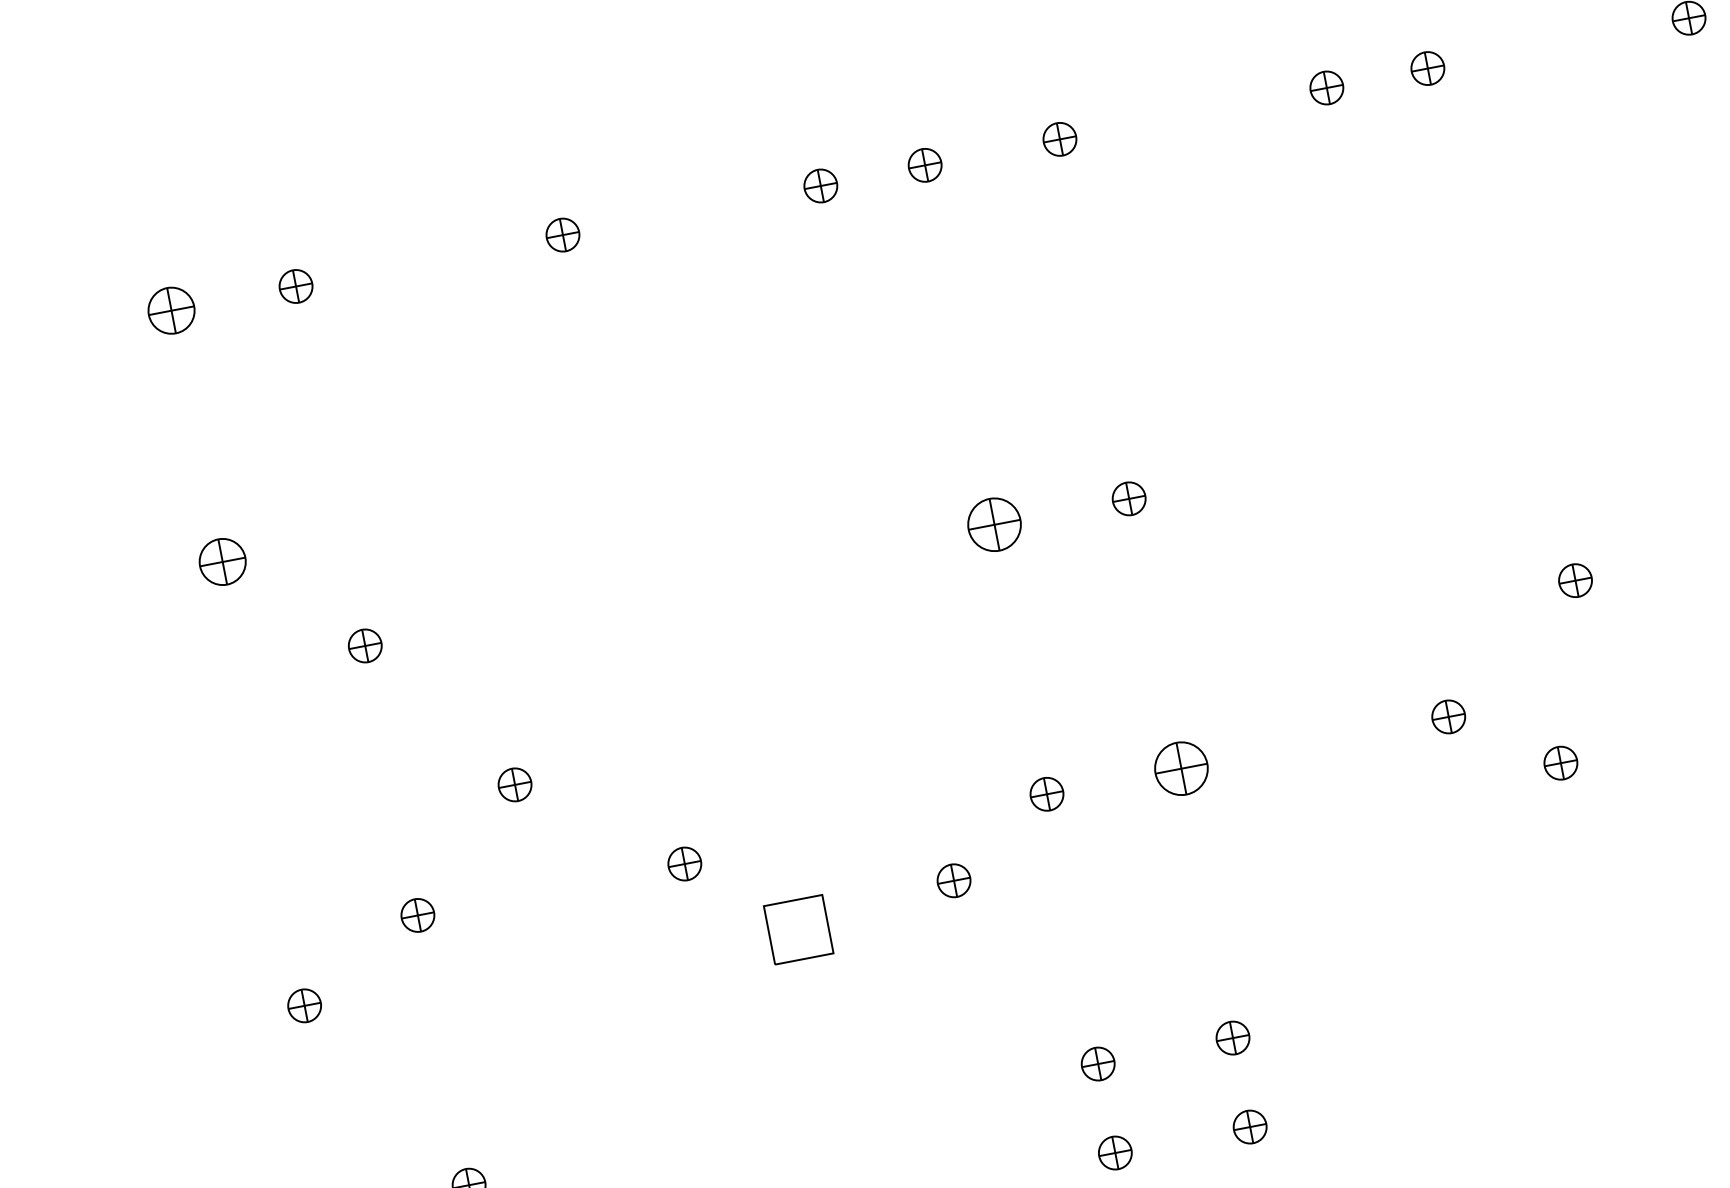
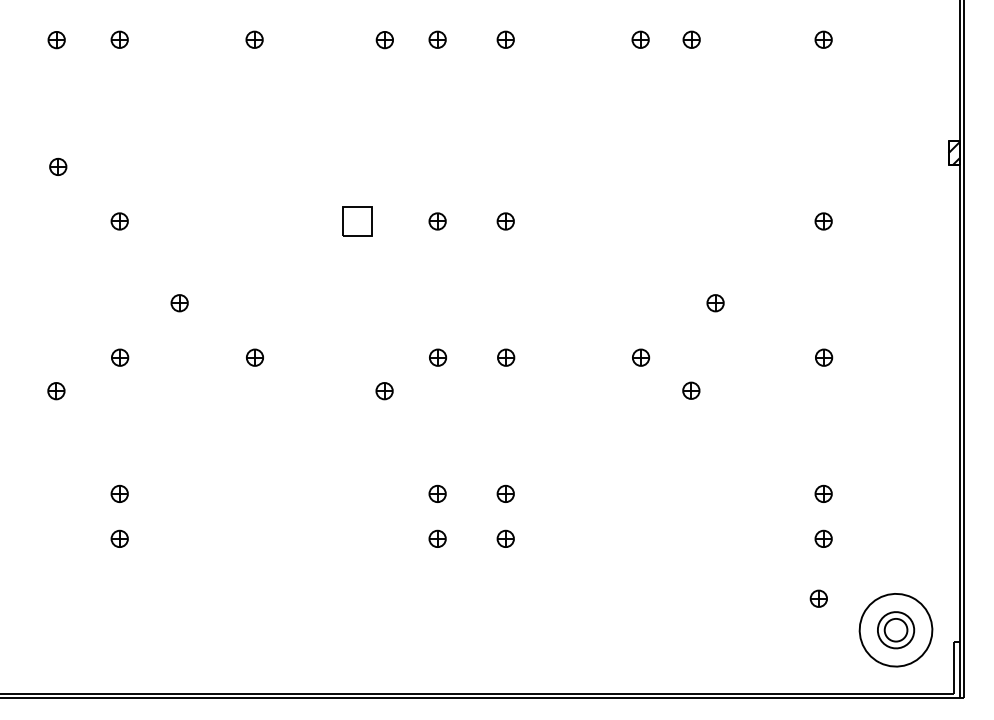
part: (171, 311) -> (56, 40), size x0.71
part: (994, 524) -> (437, 221), size x0.62
part: (223, 560) -> (58, 166), size x0.71
part: (1182, 767) -> (506, 357), size x0.62
part: (799, 929) -> (357, 221), moved

